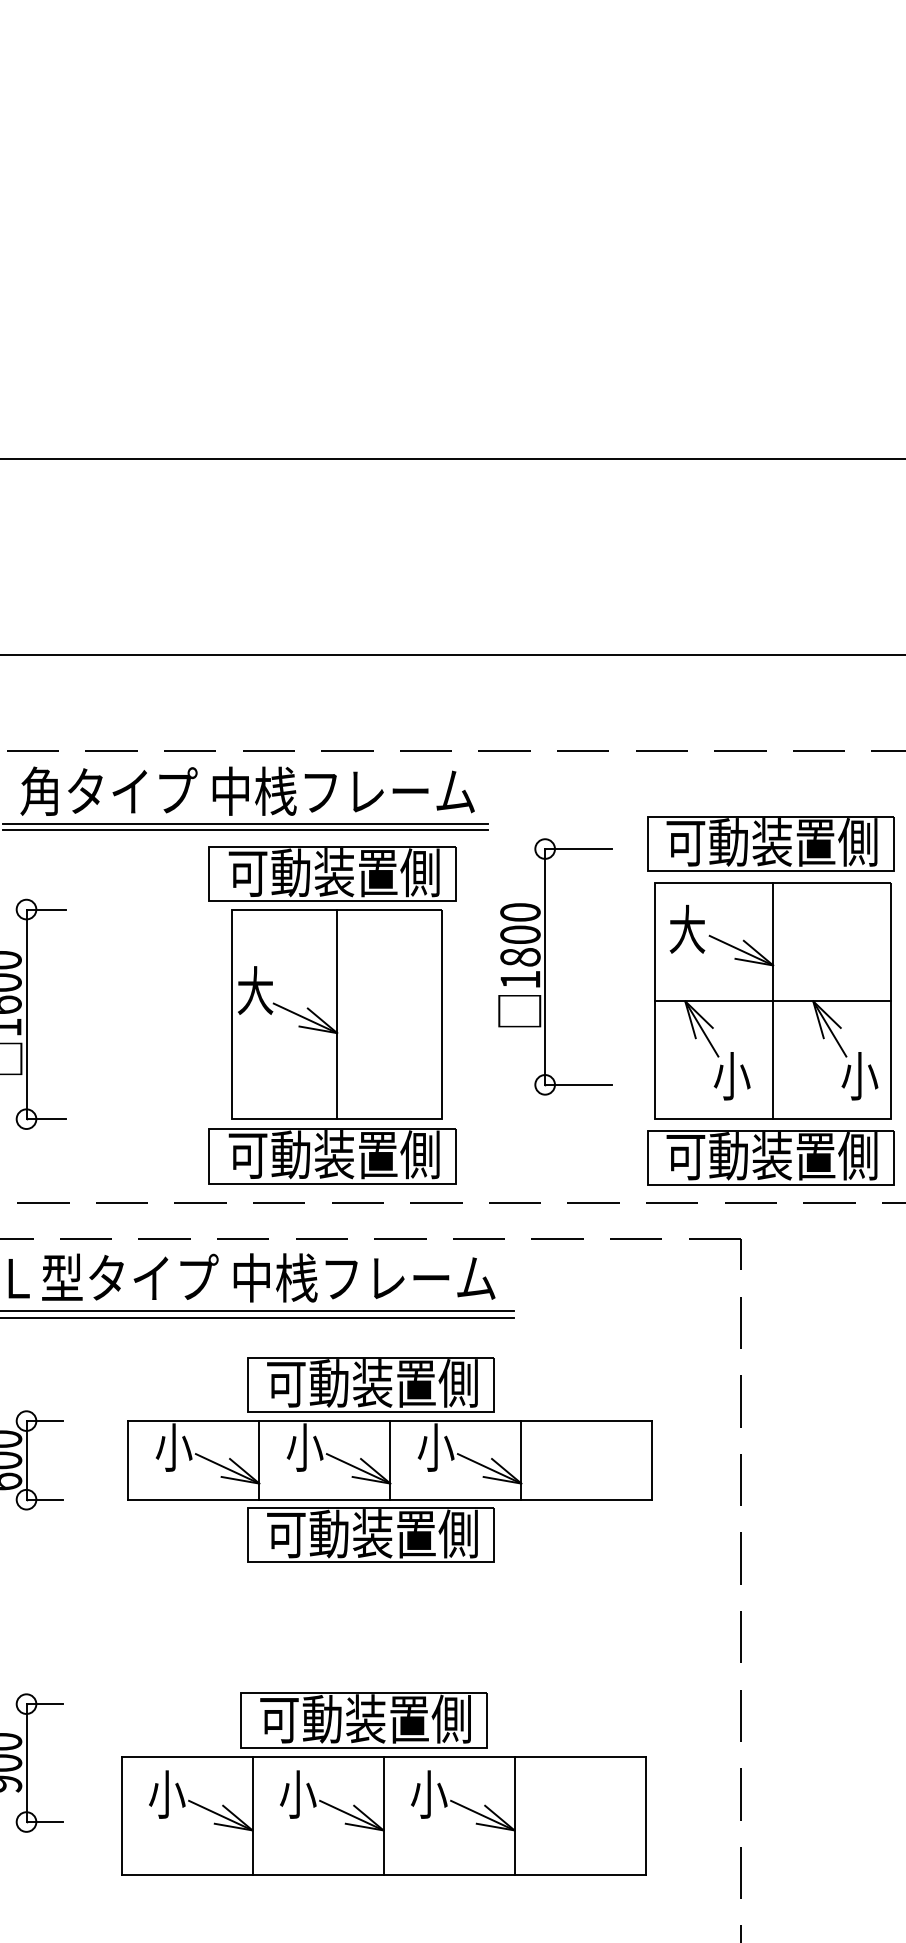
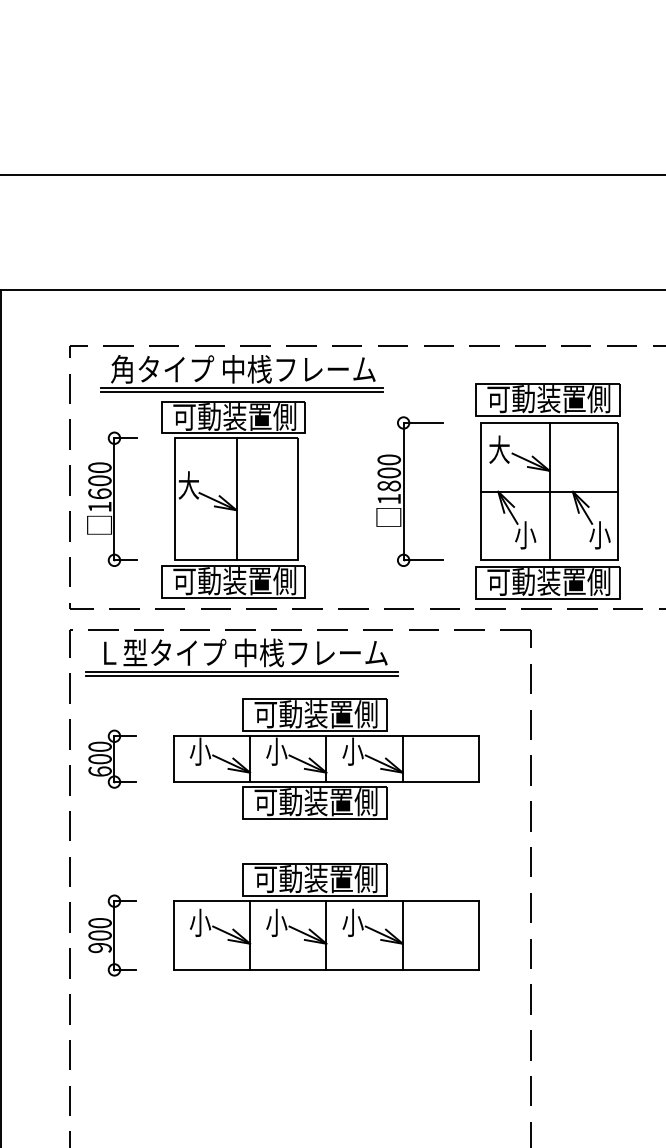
part: (555, 966) -> (409, 491), moved
part: (332, 1014) -> (233, 499), moved
part: (383, 1783) -> (326, 916), moved

